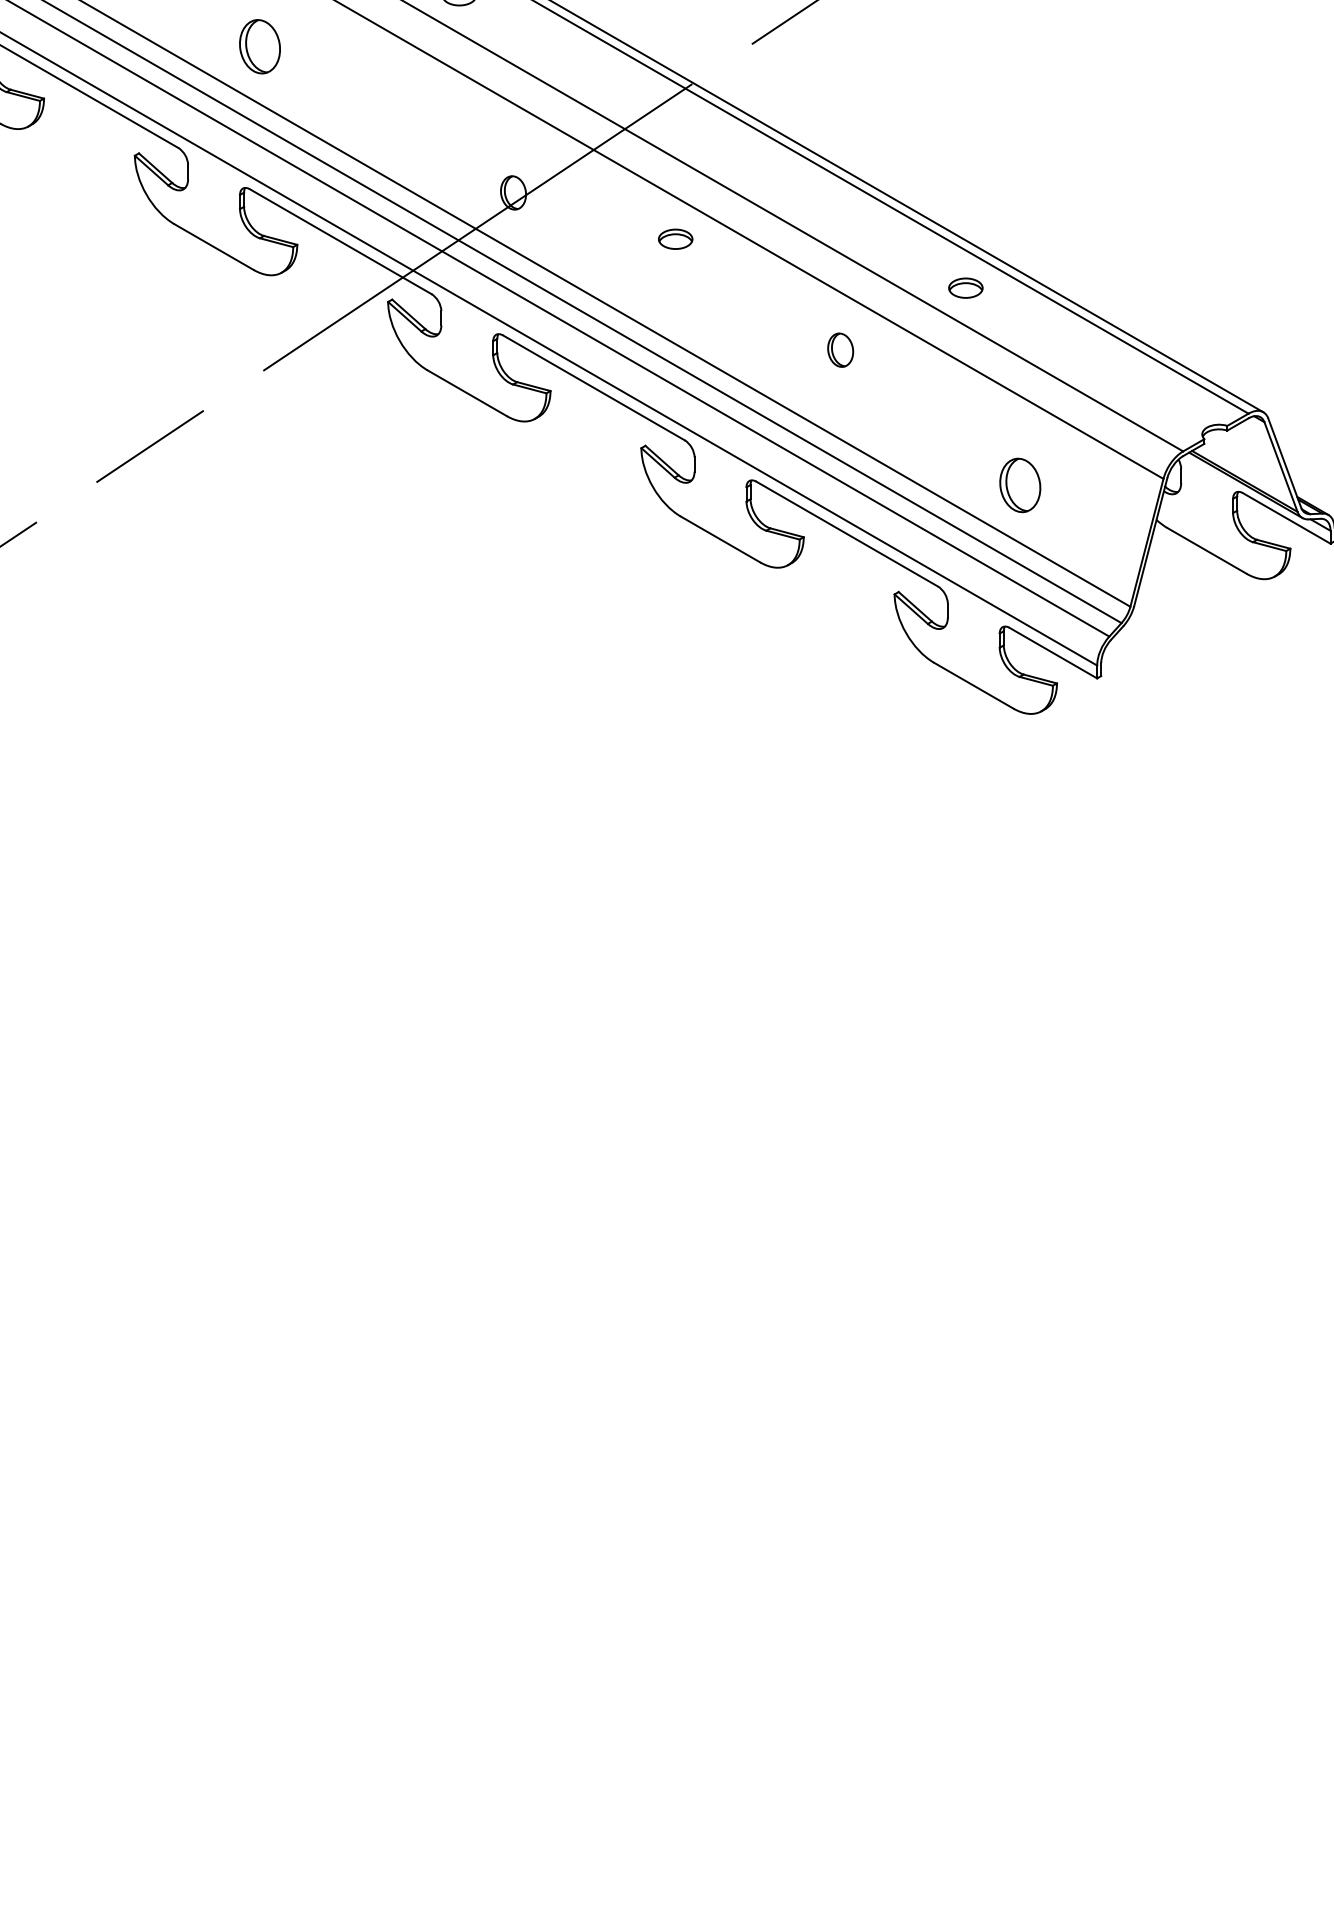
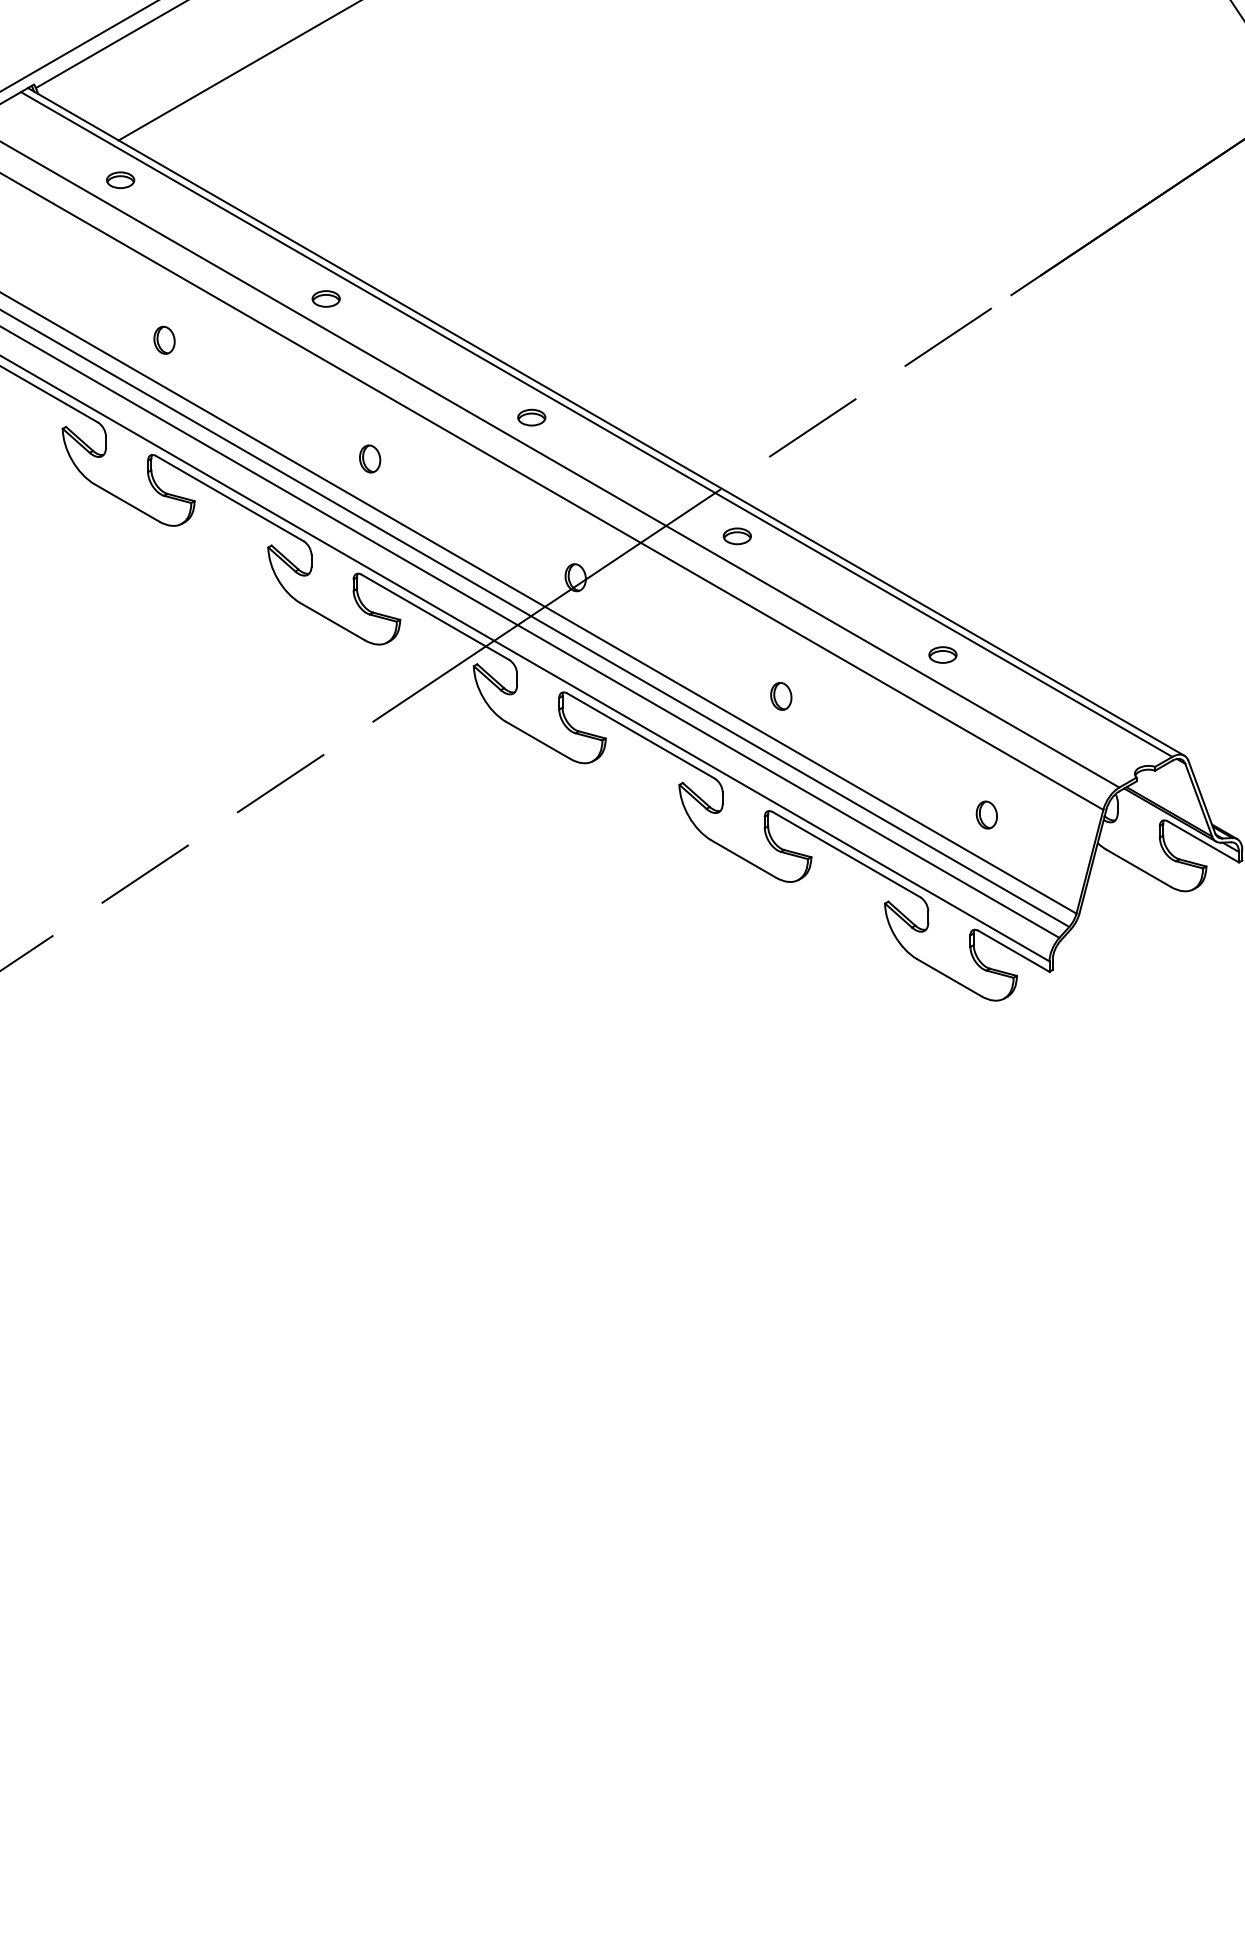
part: (260, 46) -> (370, 458), size x0.62
part: (674, 239) -> (736, 536), moved
part: (840, 350) -> (781, 696), moved
part: (1019, 484) -> (986, 814), size x0.62

